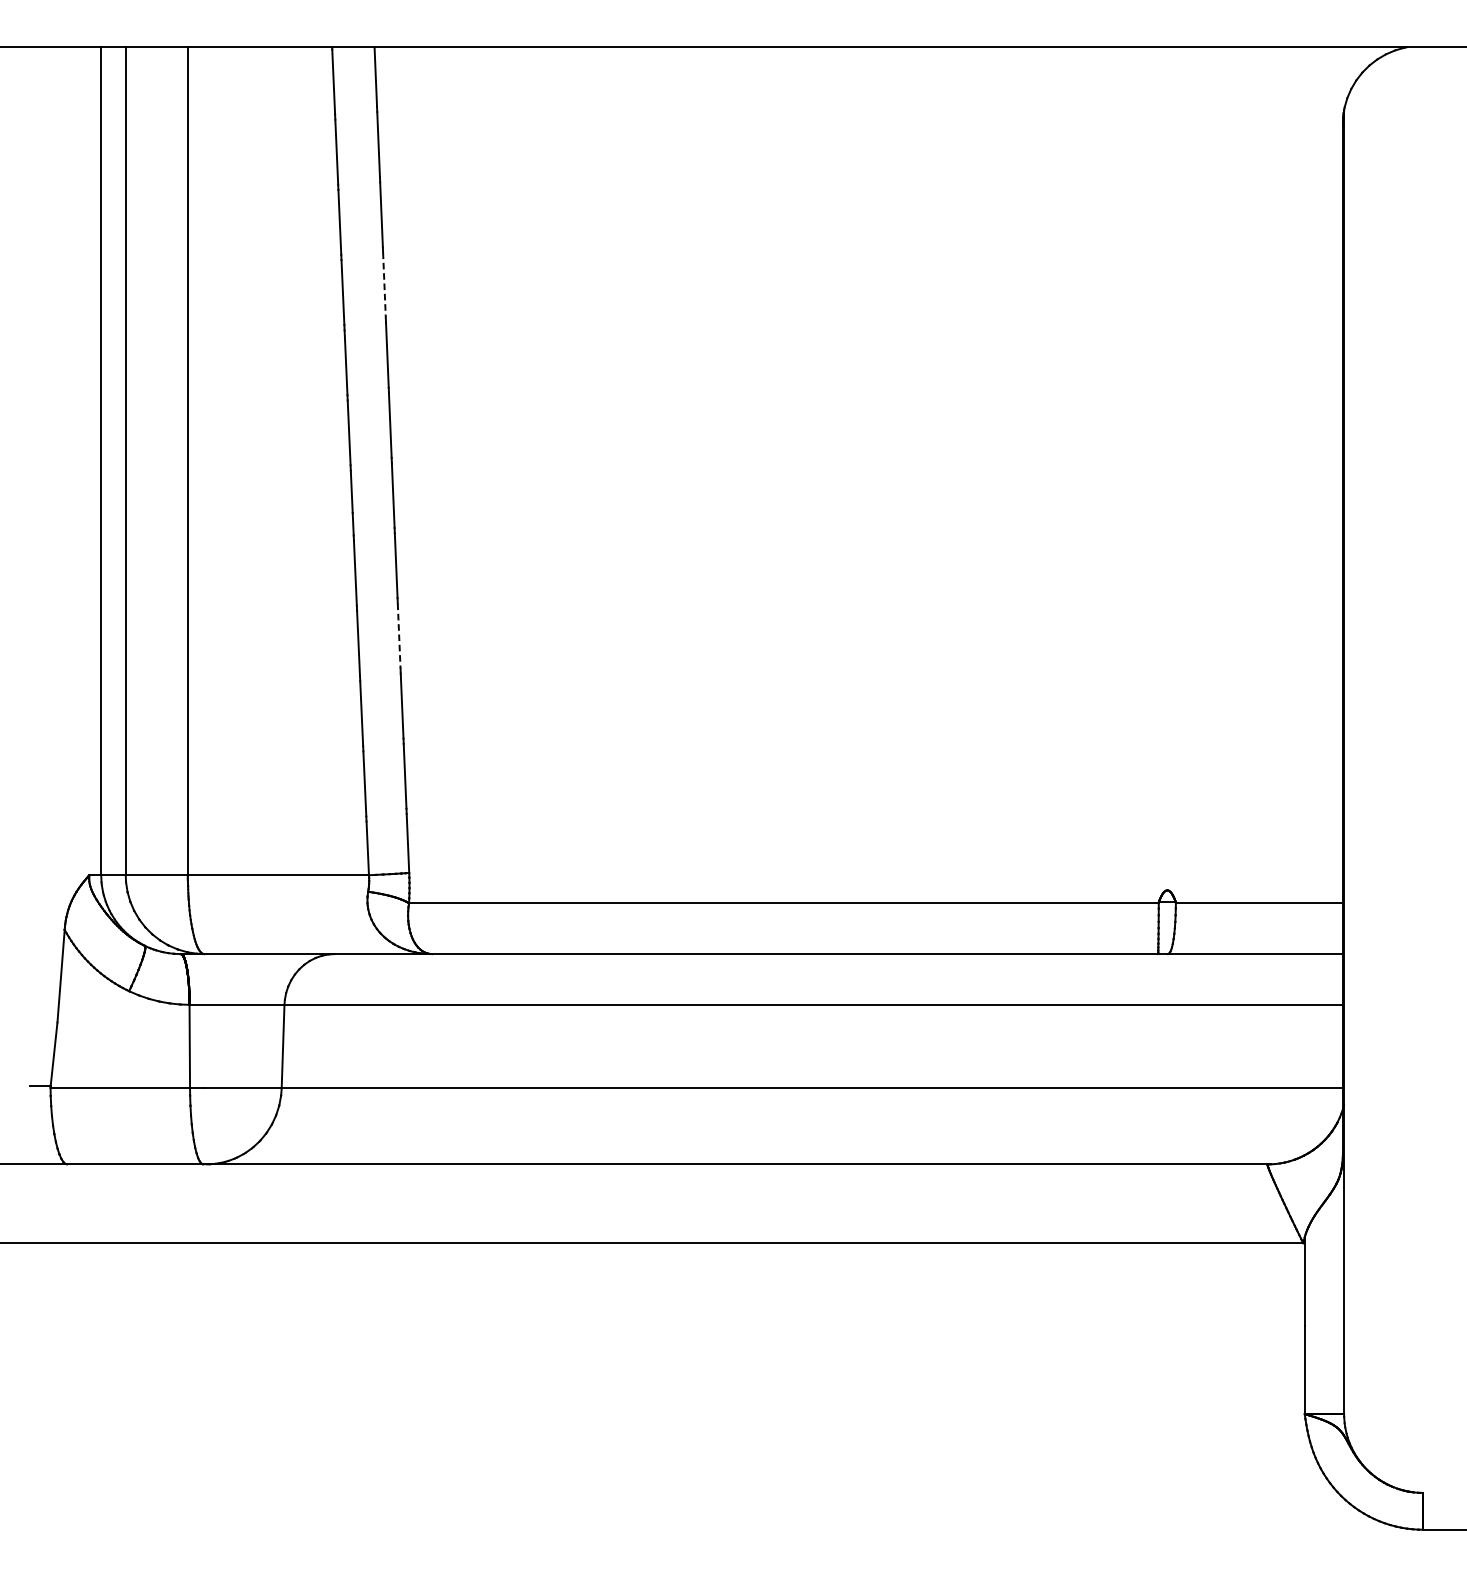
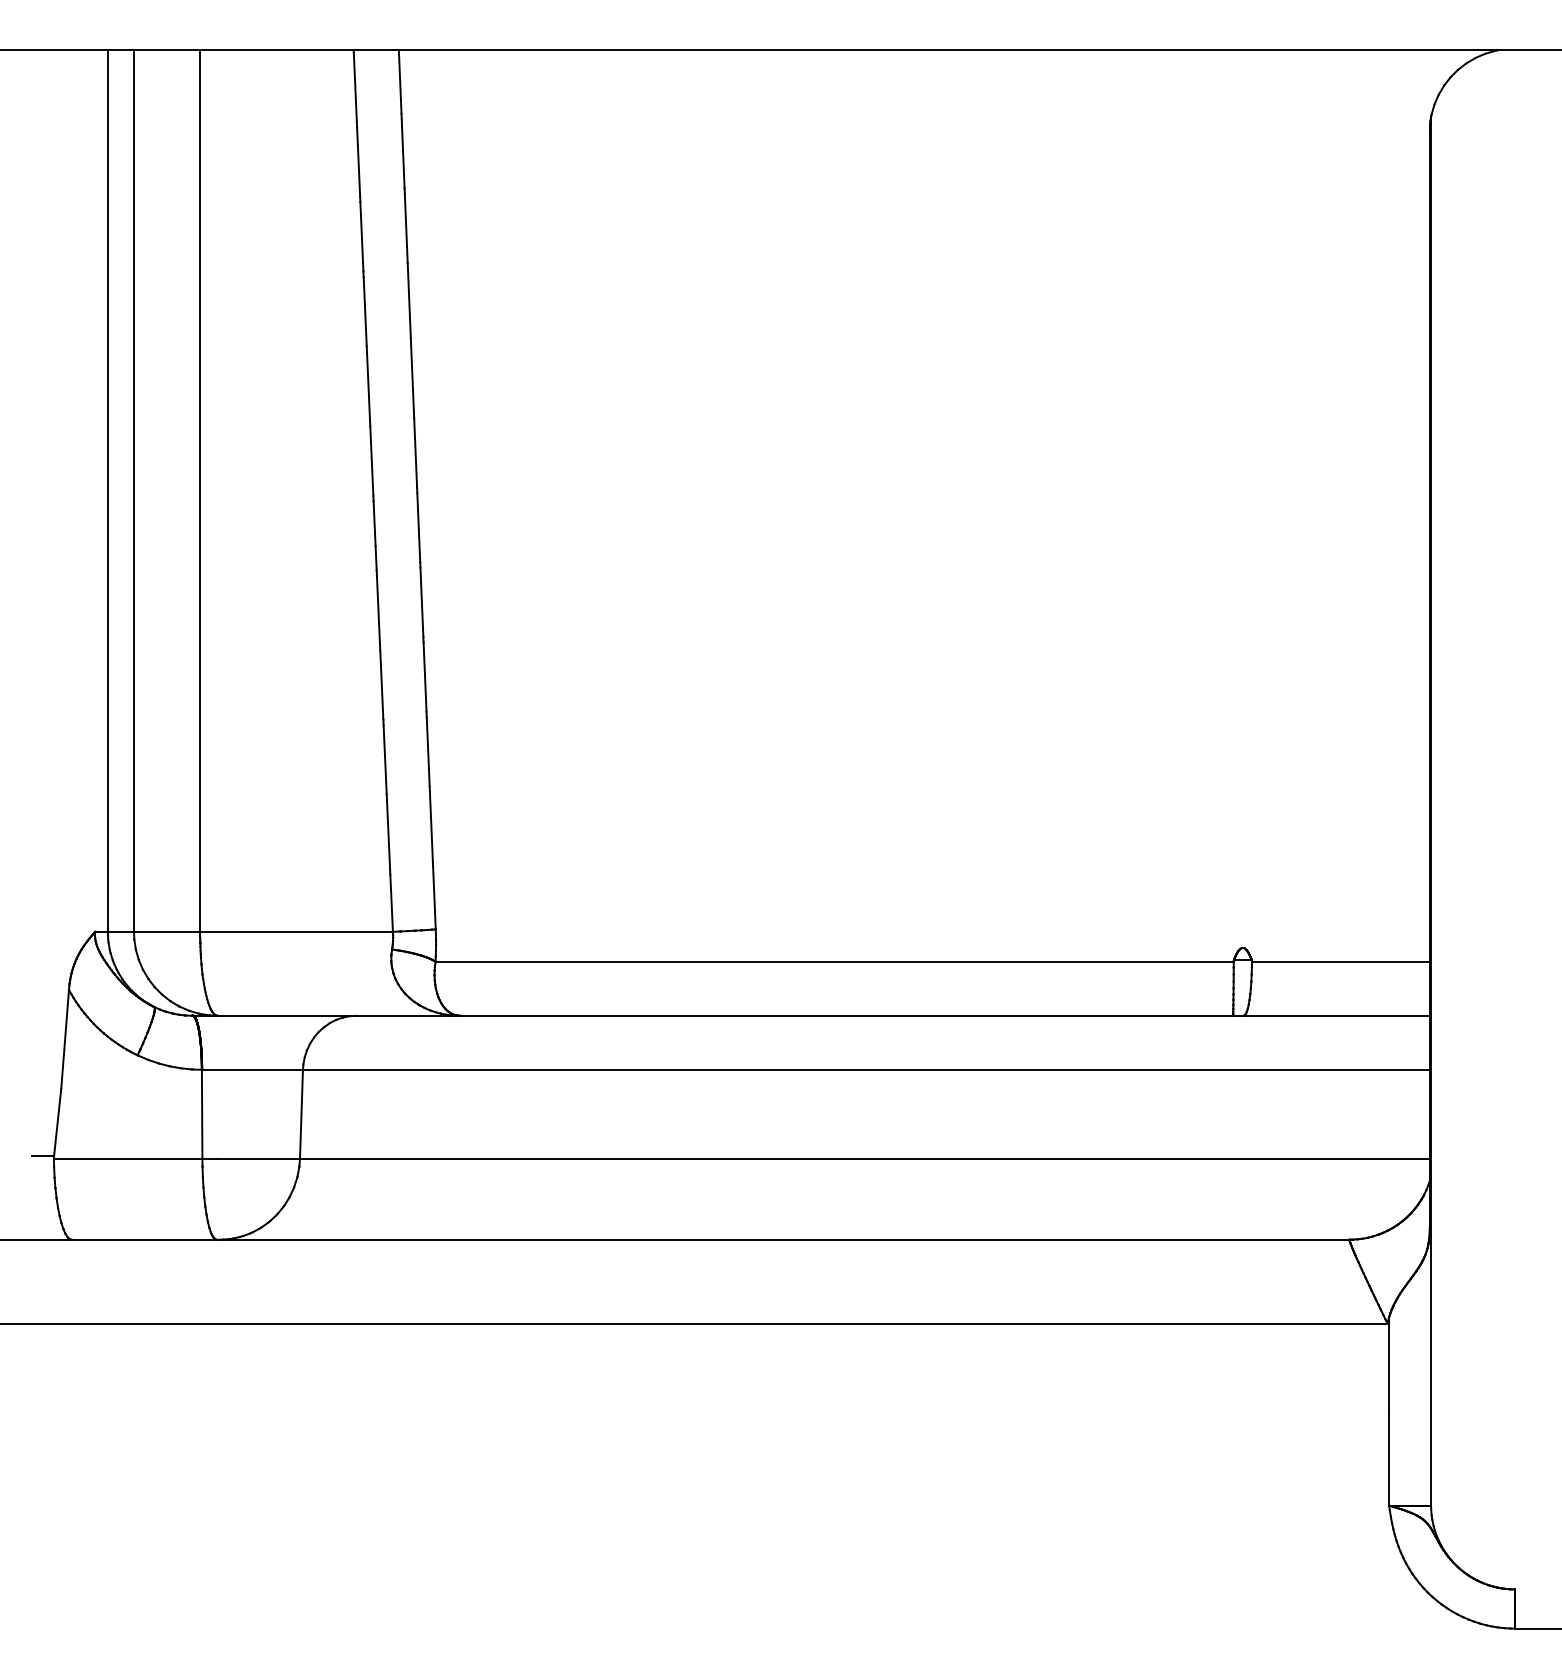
line: (384, 285) -> (409, 303), dashed -> solid
line: (399, 636) -> (425, 677), dashed -> solid

